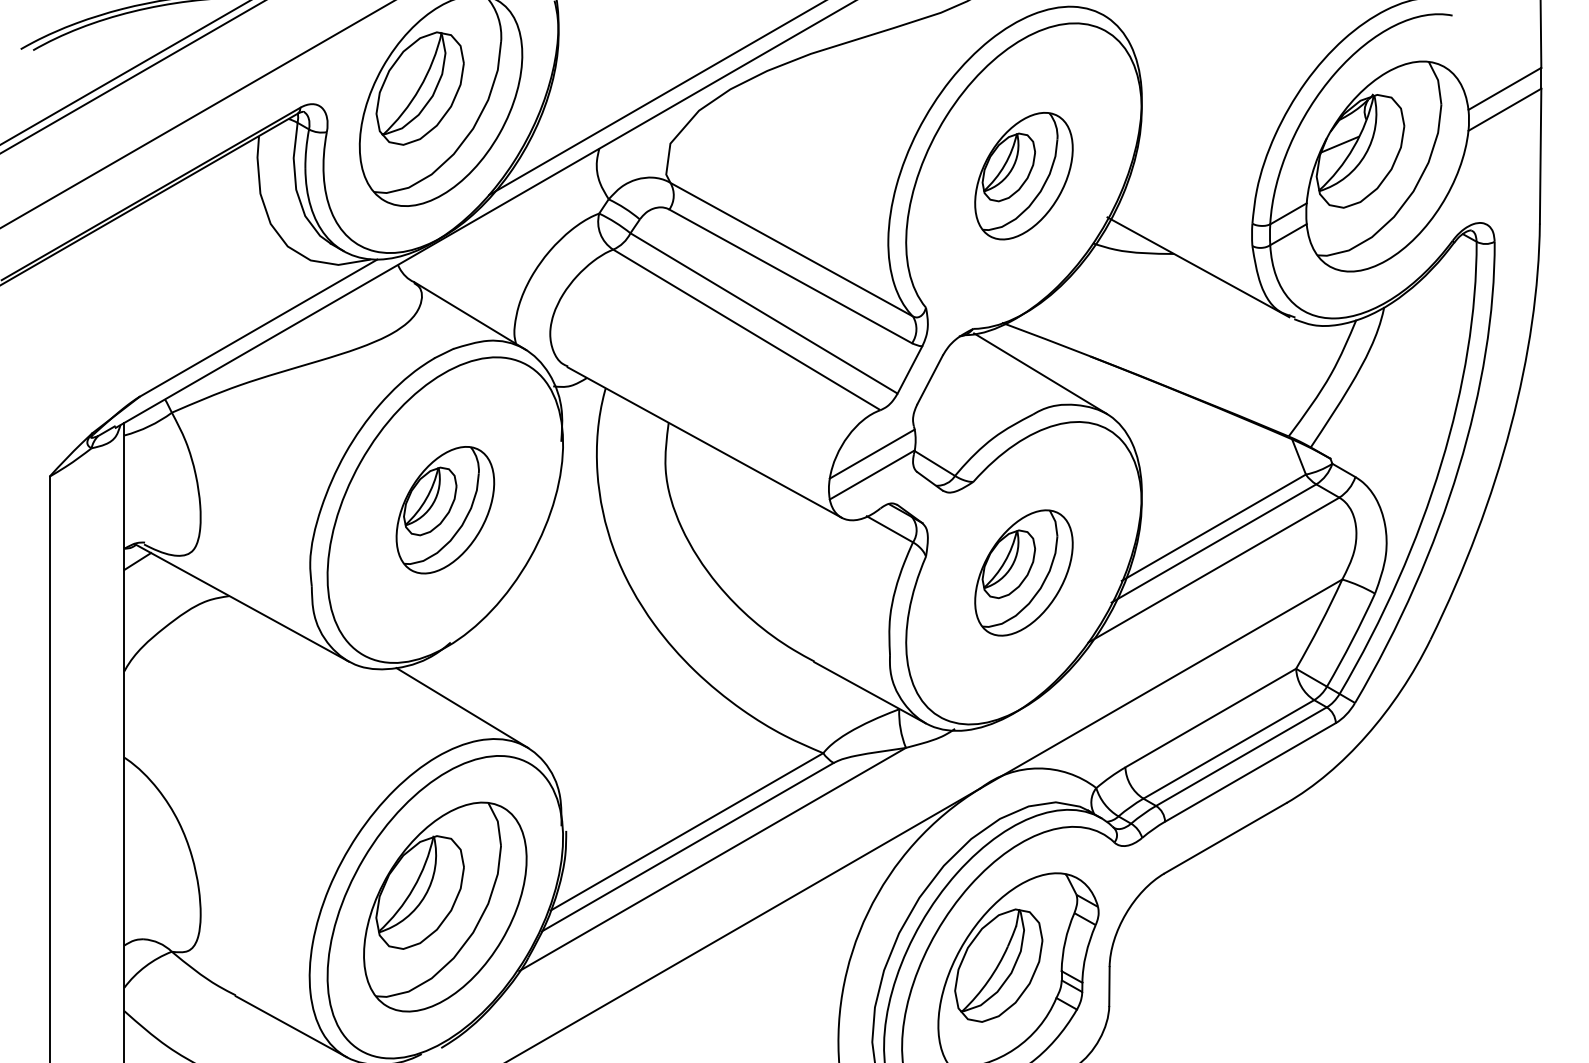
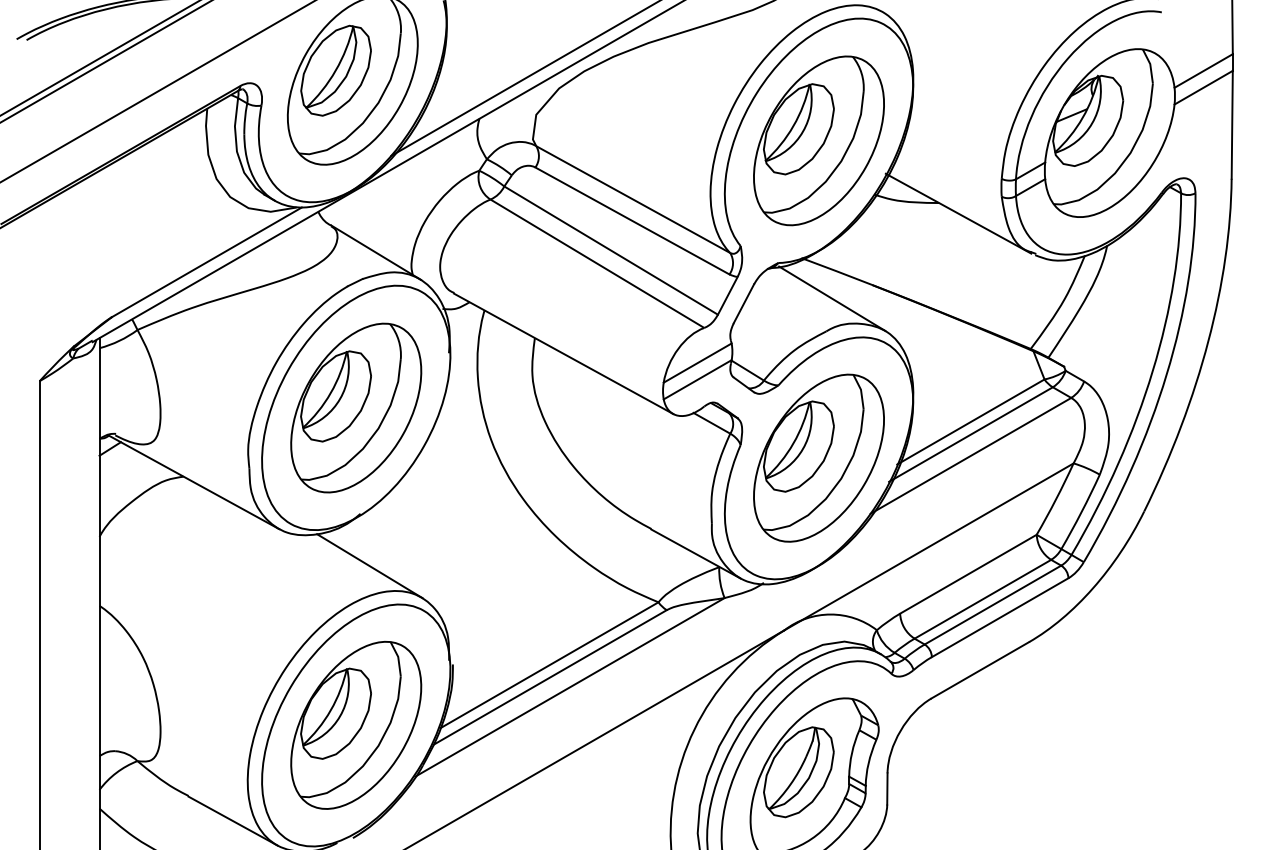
part: (1023, 175) -> (818, 140), size x1.67
part: (445, 509) -> (356, 407), size x1.67
part: (1023, 572) -> (818, 457), size x1.67

